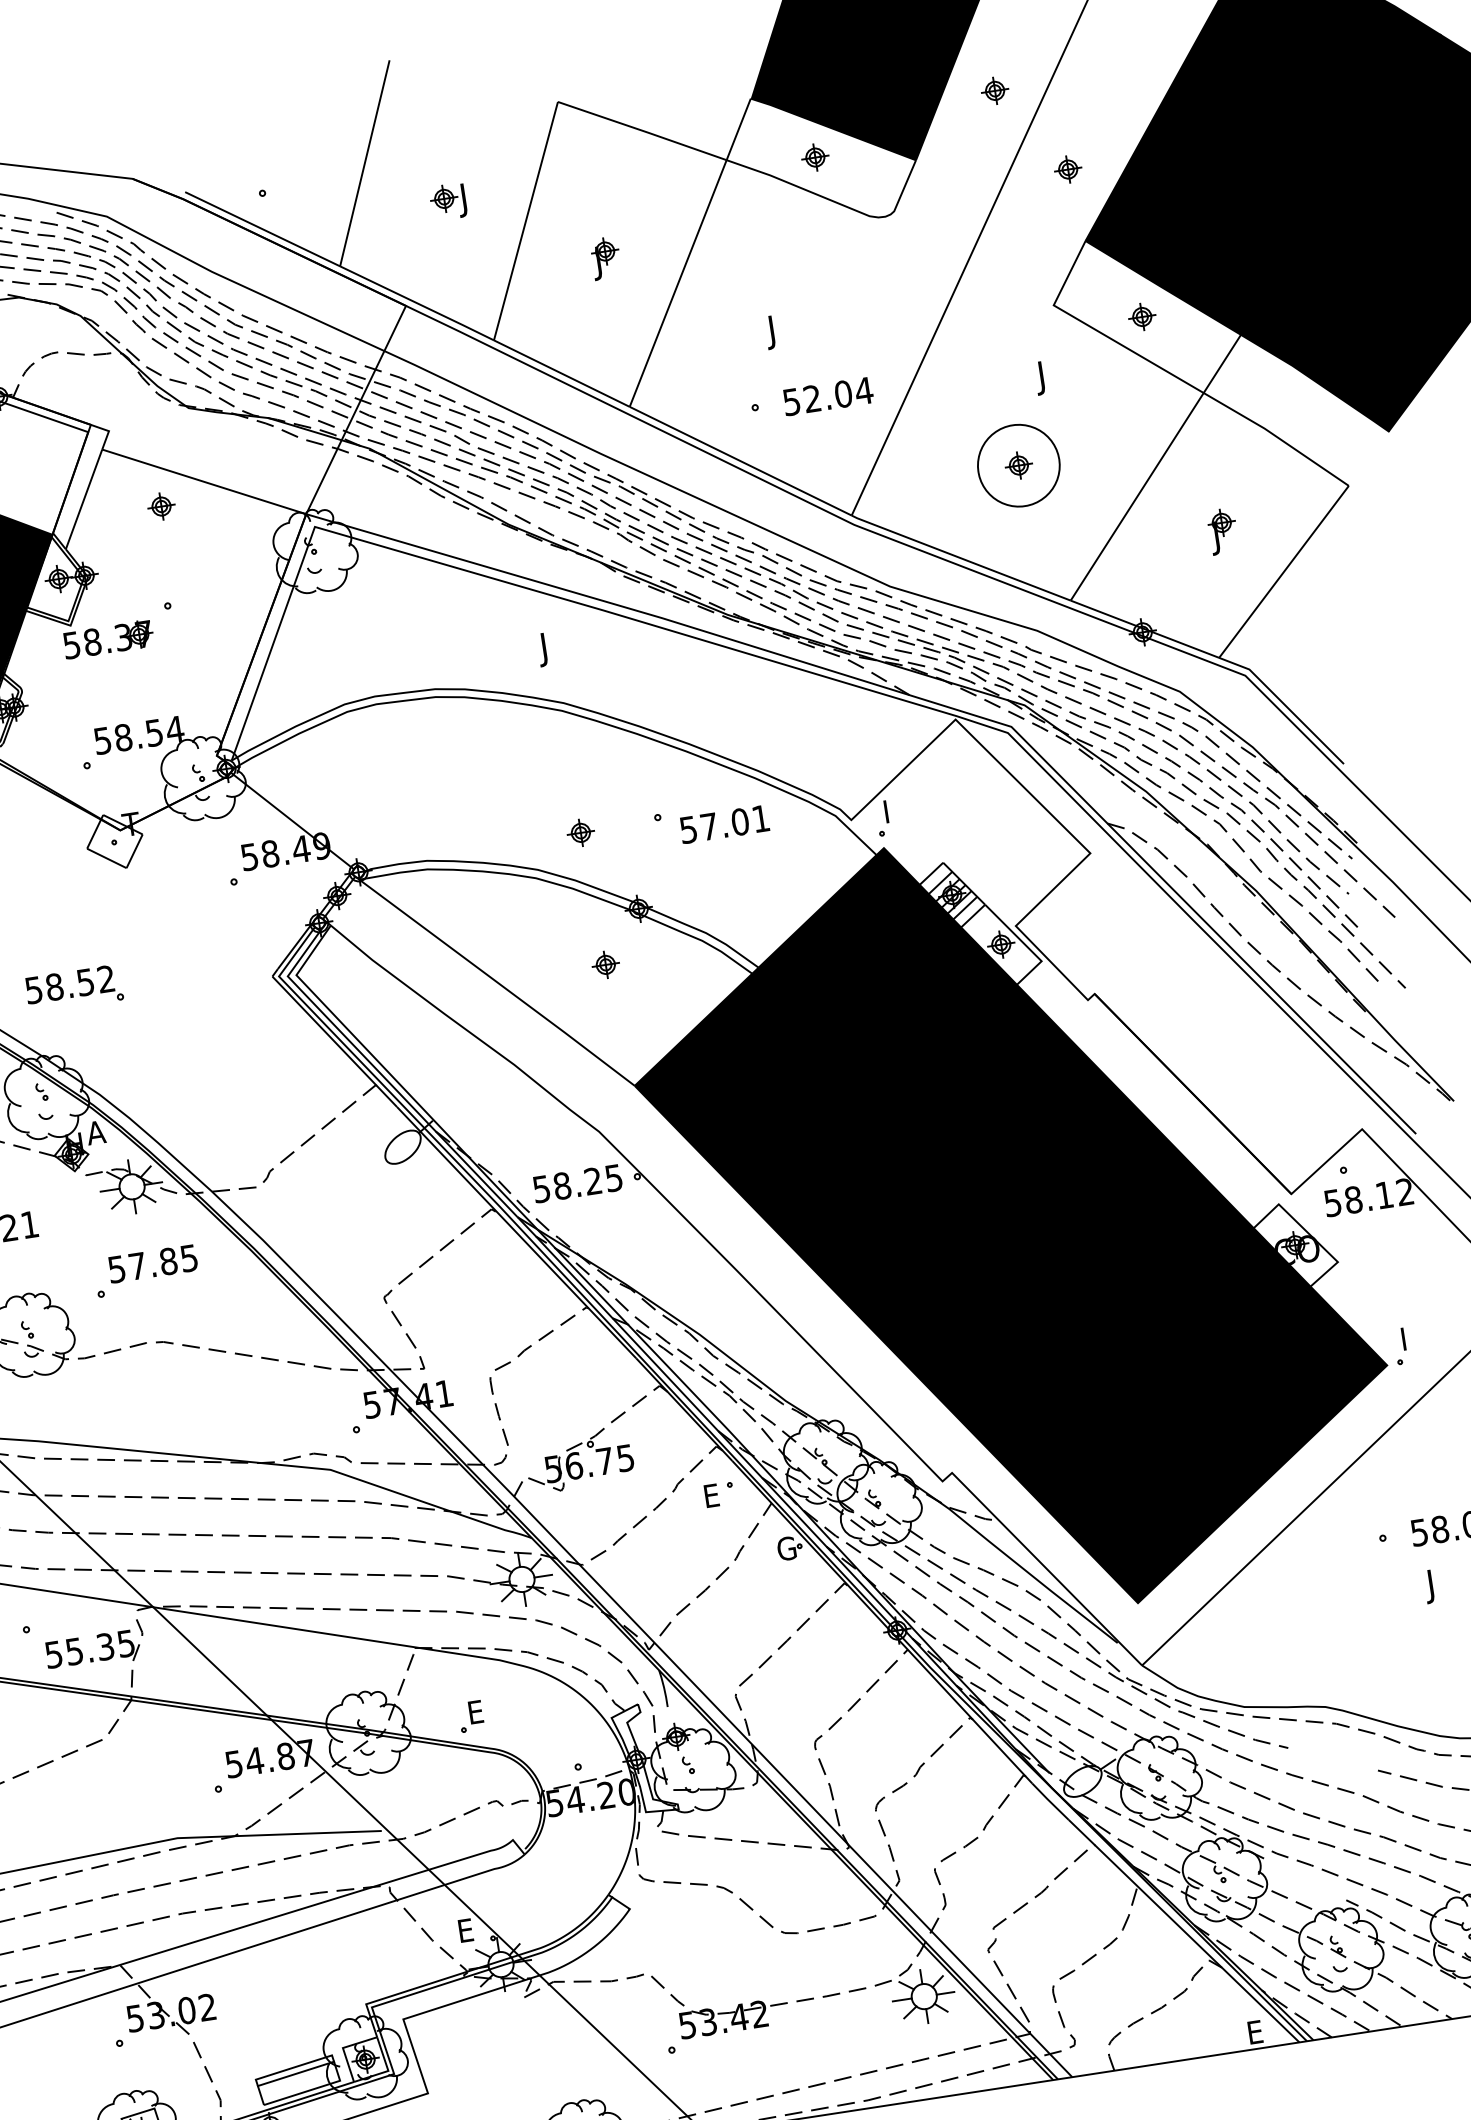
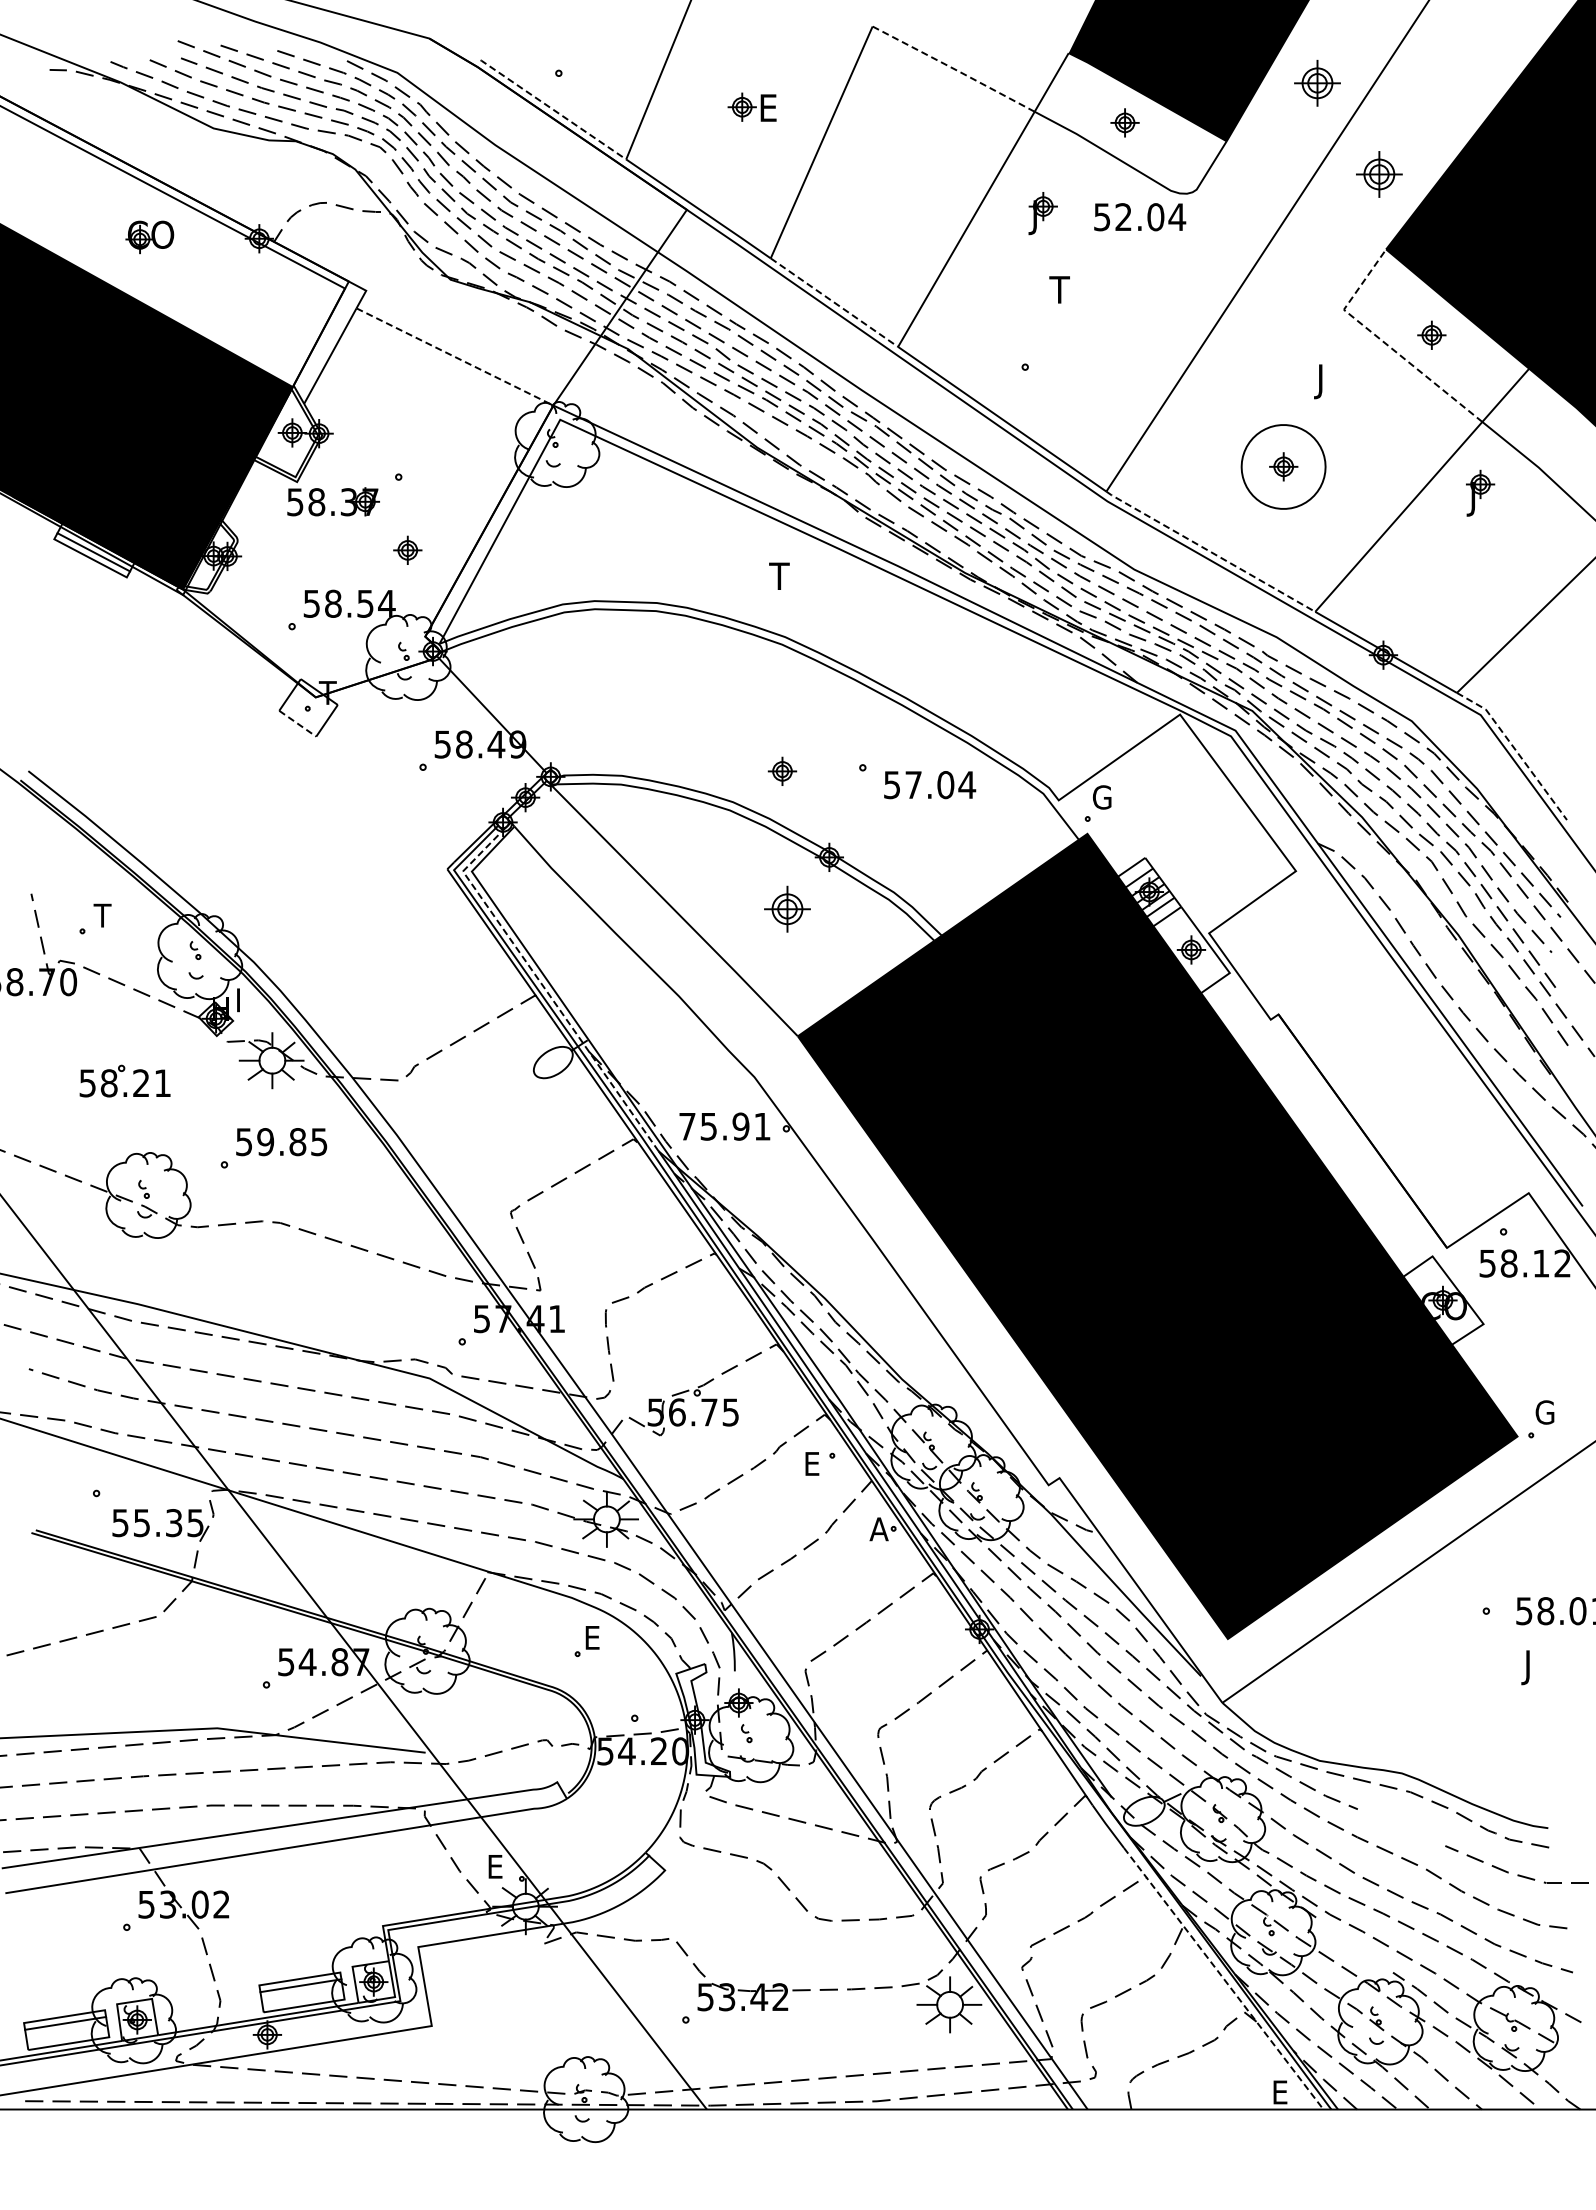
part: (994, 90) -> (1317, 82), size x1.6
line: (643, 130) -> (954, 68), solid -> dashed
part: (1067, 168) -> (1379, 173), size x1.6
text: (467, 199) -> (765, 111), J -> E
line: (262, 228) -> (553, 109), solid -> dashed
part: (605, 258) -> (1042, 213), moved
line: (1097, 330) -> (1384, 342), solid -> dashed
text: (776, 331) -> (1058, 293), J -> T
line: (561, 373) -> (834, 302), solid -> dashed
text: (828, 396) -> (1140, 217), moved
line: (204, 481) -> (455, 356), solid -> dashed
part: (161, 505) -> (407, 549), moved
part: (1222, 530) -> (1480, 492), moved
line: (960, 557) -> (1210, 551), solid -> dashed
text: (548, 648) -> (778, 579), J -> T
line: (1285, 705) -> (1516, 751), solid -> dashed
text: (892, 811) -> (1101, 797), I -> G
text: (761, 818) -> (967, 784), 57.01 -> 57.04
line: (106, 858) -> (297, 723), solid -> dashed
part: (604, 964) -> (786, 908), size x1.6
part: (74, 988) -> (244, 850), removed
line: (382, 1075) -> (543, 986), solid -> dashed
text: (95, 1133) -> (243, 1000), A -> I
text: (577, 1183) -> (724, 1126), 58.25 -> 75.91
text: (137, 1266) -> (265, 1142), 57.85 -> 59.85
text: (1409, 1338) -> (1544, 1412), I -> G
text: (786, 1549) -> (879, 1529), G -> A
part: (470, 1716) -> (586, 1641), moved
line: (1184, 1931) -> (1224, 1979), solid -> dashed

